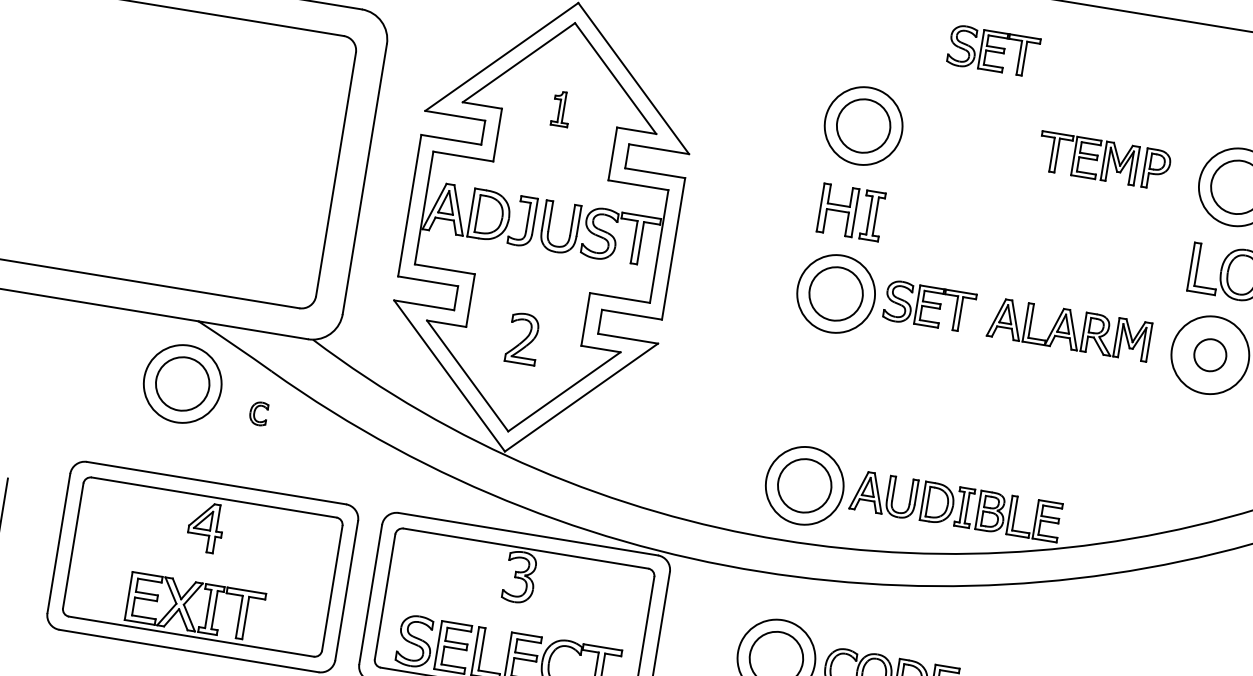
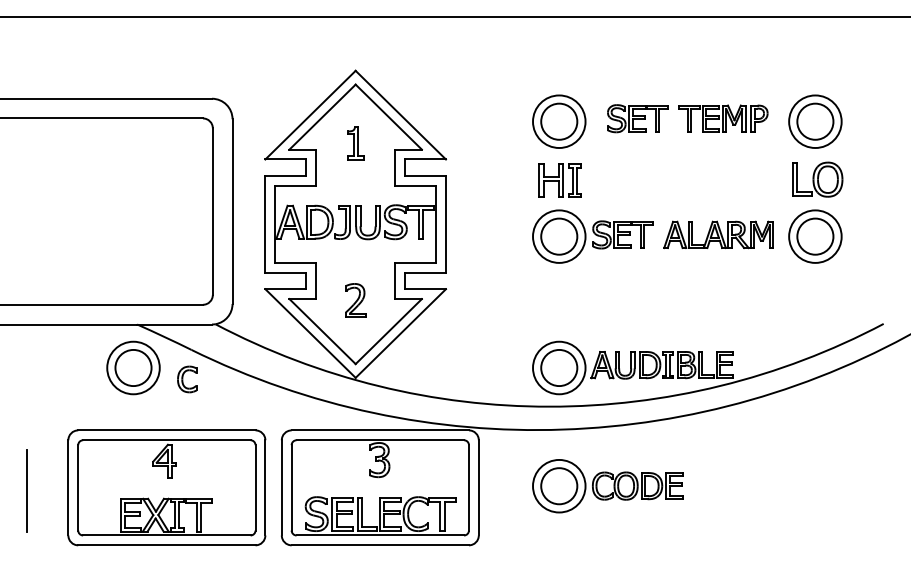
part: (993, 50) -> (637, 118), moved
part: (560, 109) -> (355, 143), size x1.43
circle: (1210, 355) -> (815, 236), size x1.67
part: (258, 413) -> (187, 379), size x1.67

